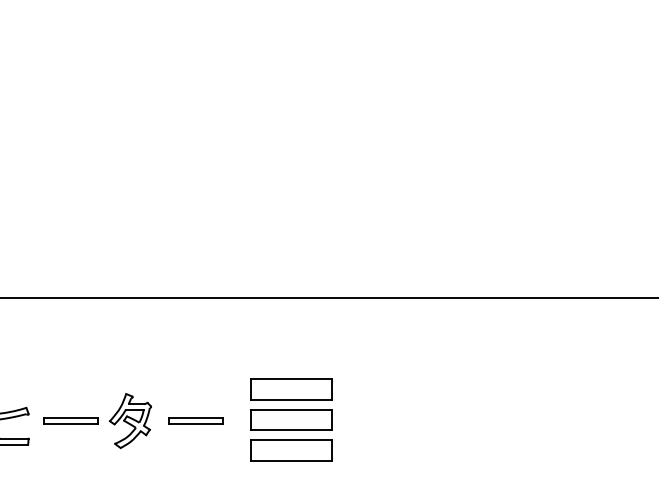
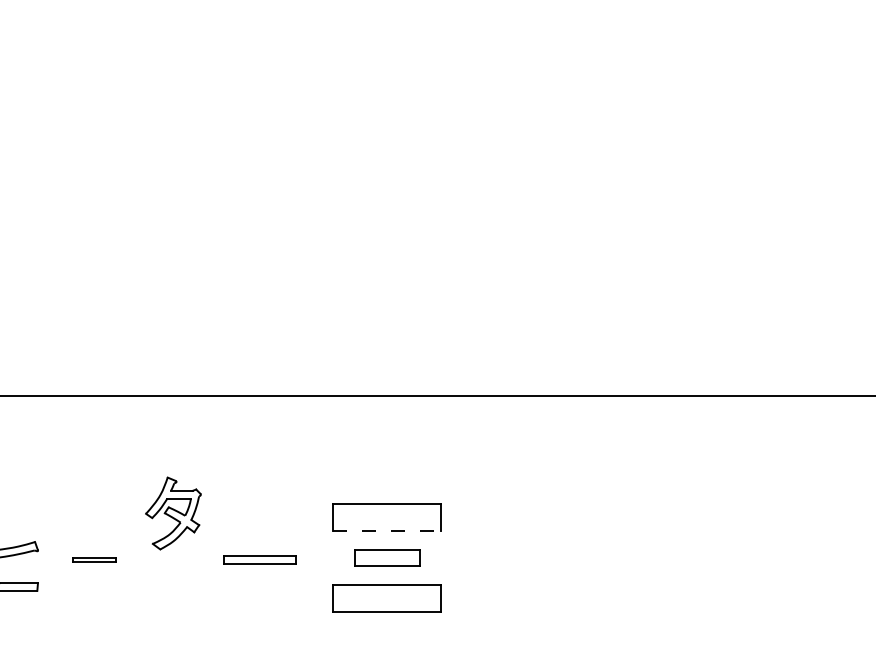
line: (291, 399) -> (387, 530), solid -> dashed
part: (290, 419) -> (386, 557), size x0.6
part: (71, 420) -> (94, 559), size x0.6
part: (130, 420) -> (173, 513), moved

